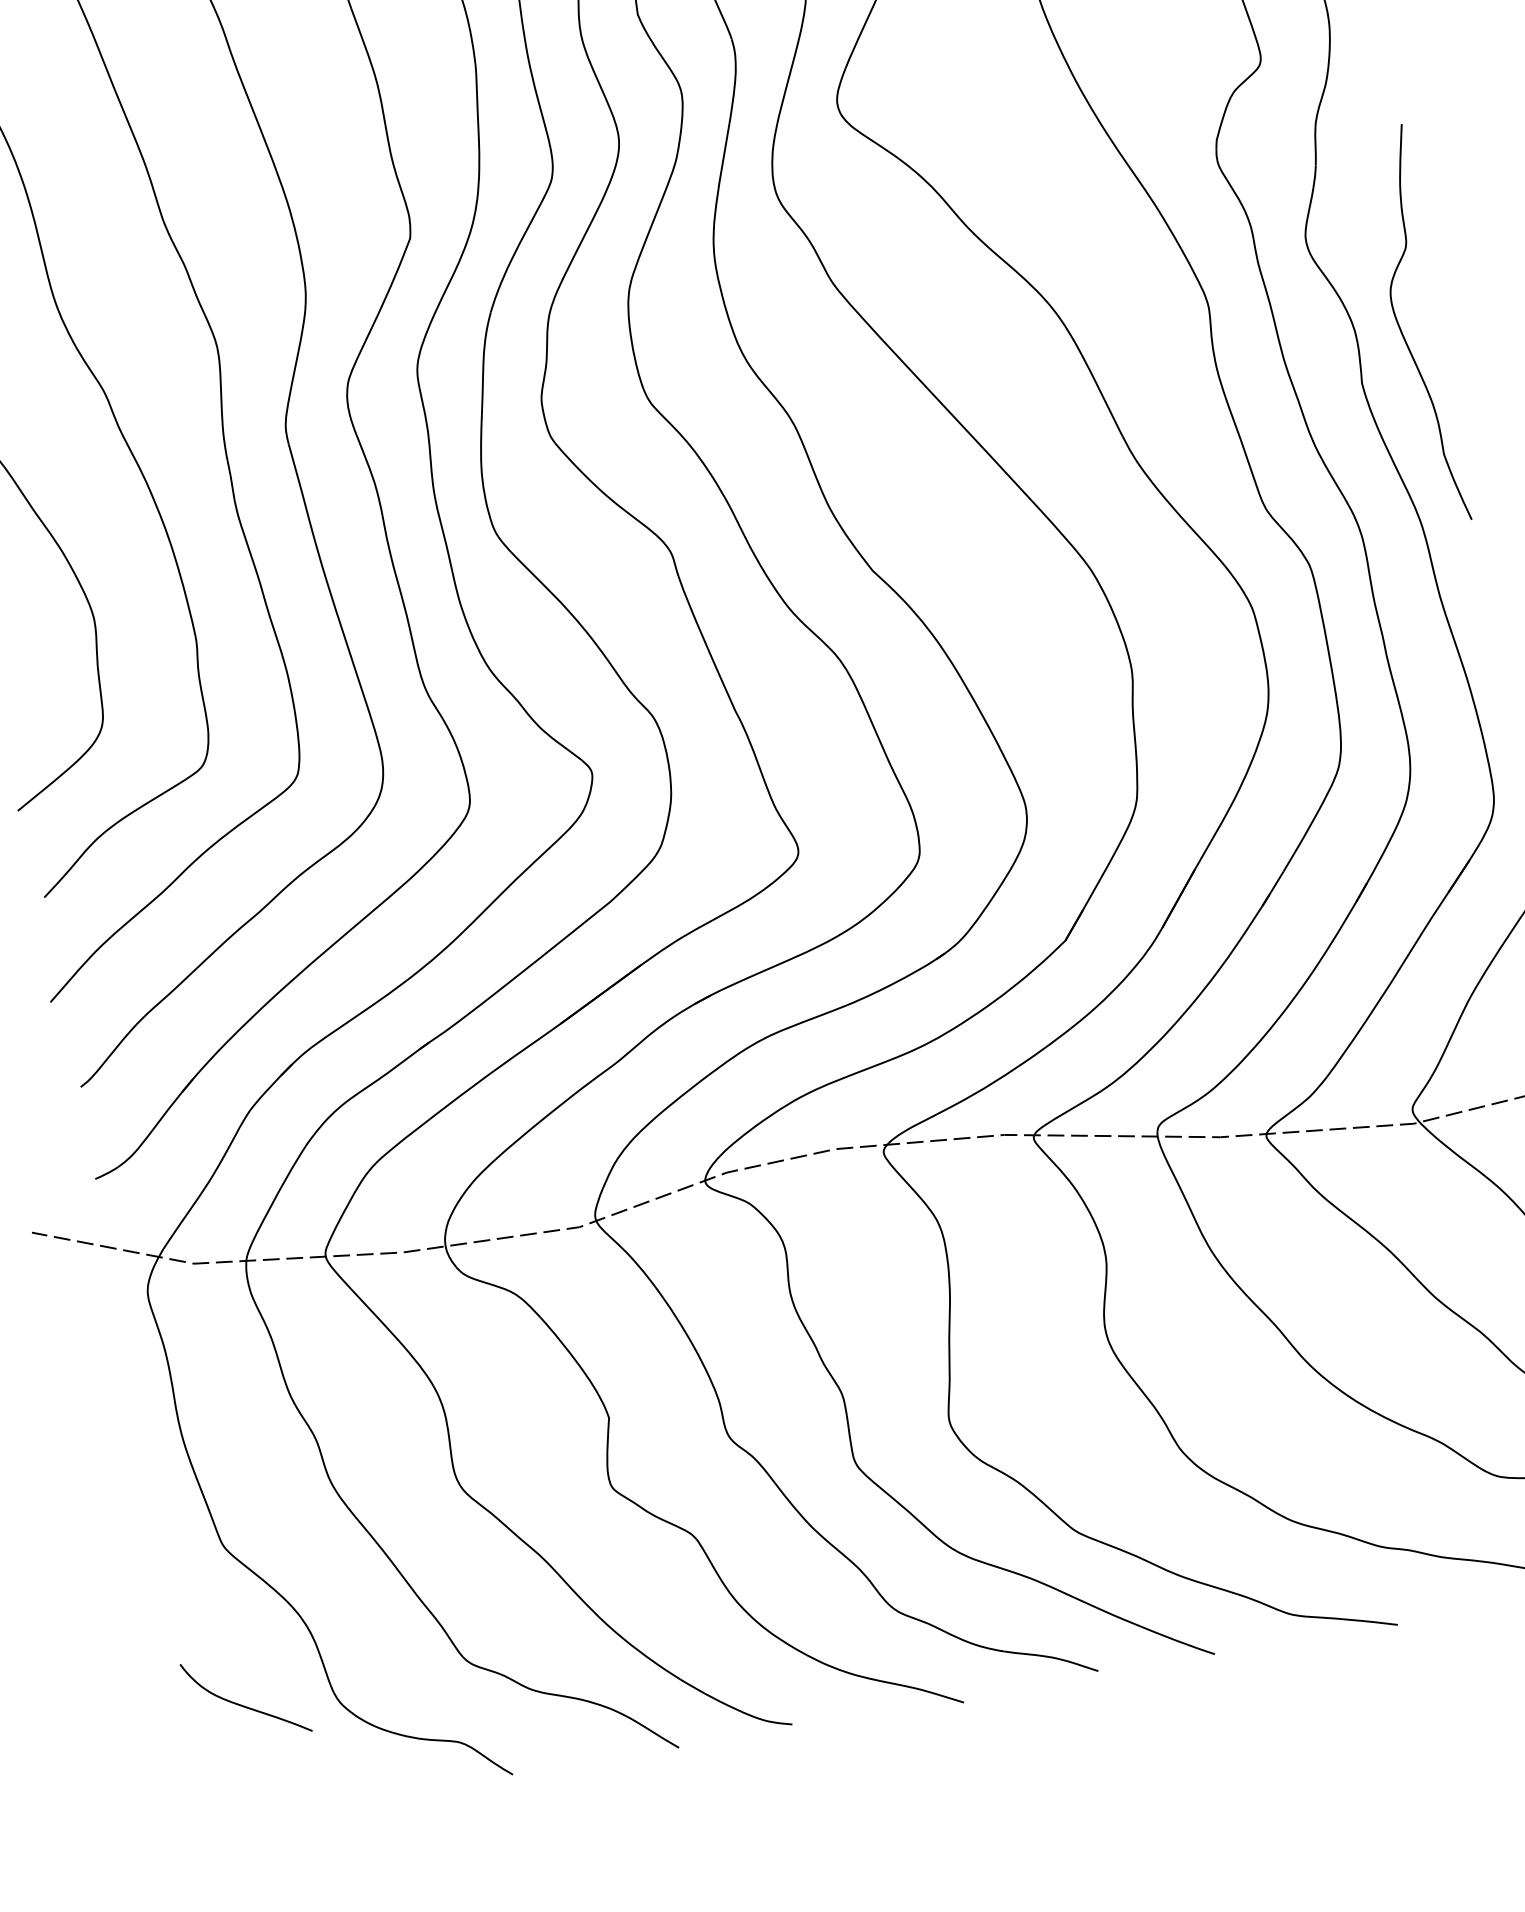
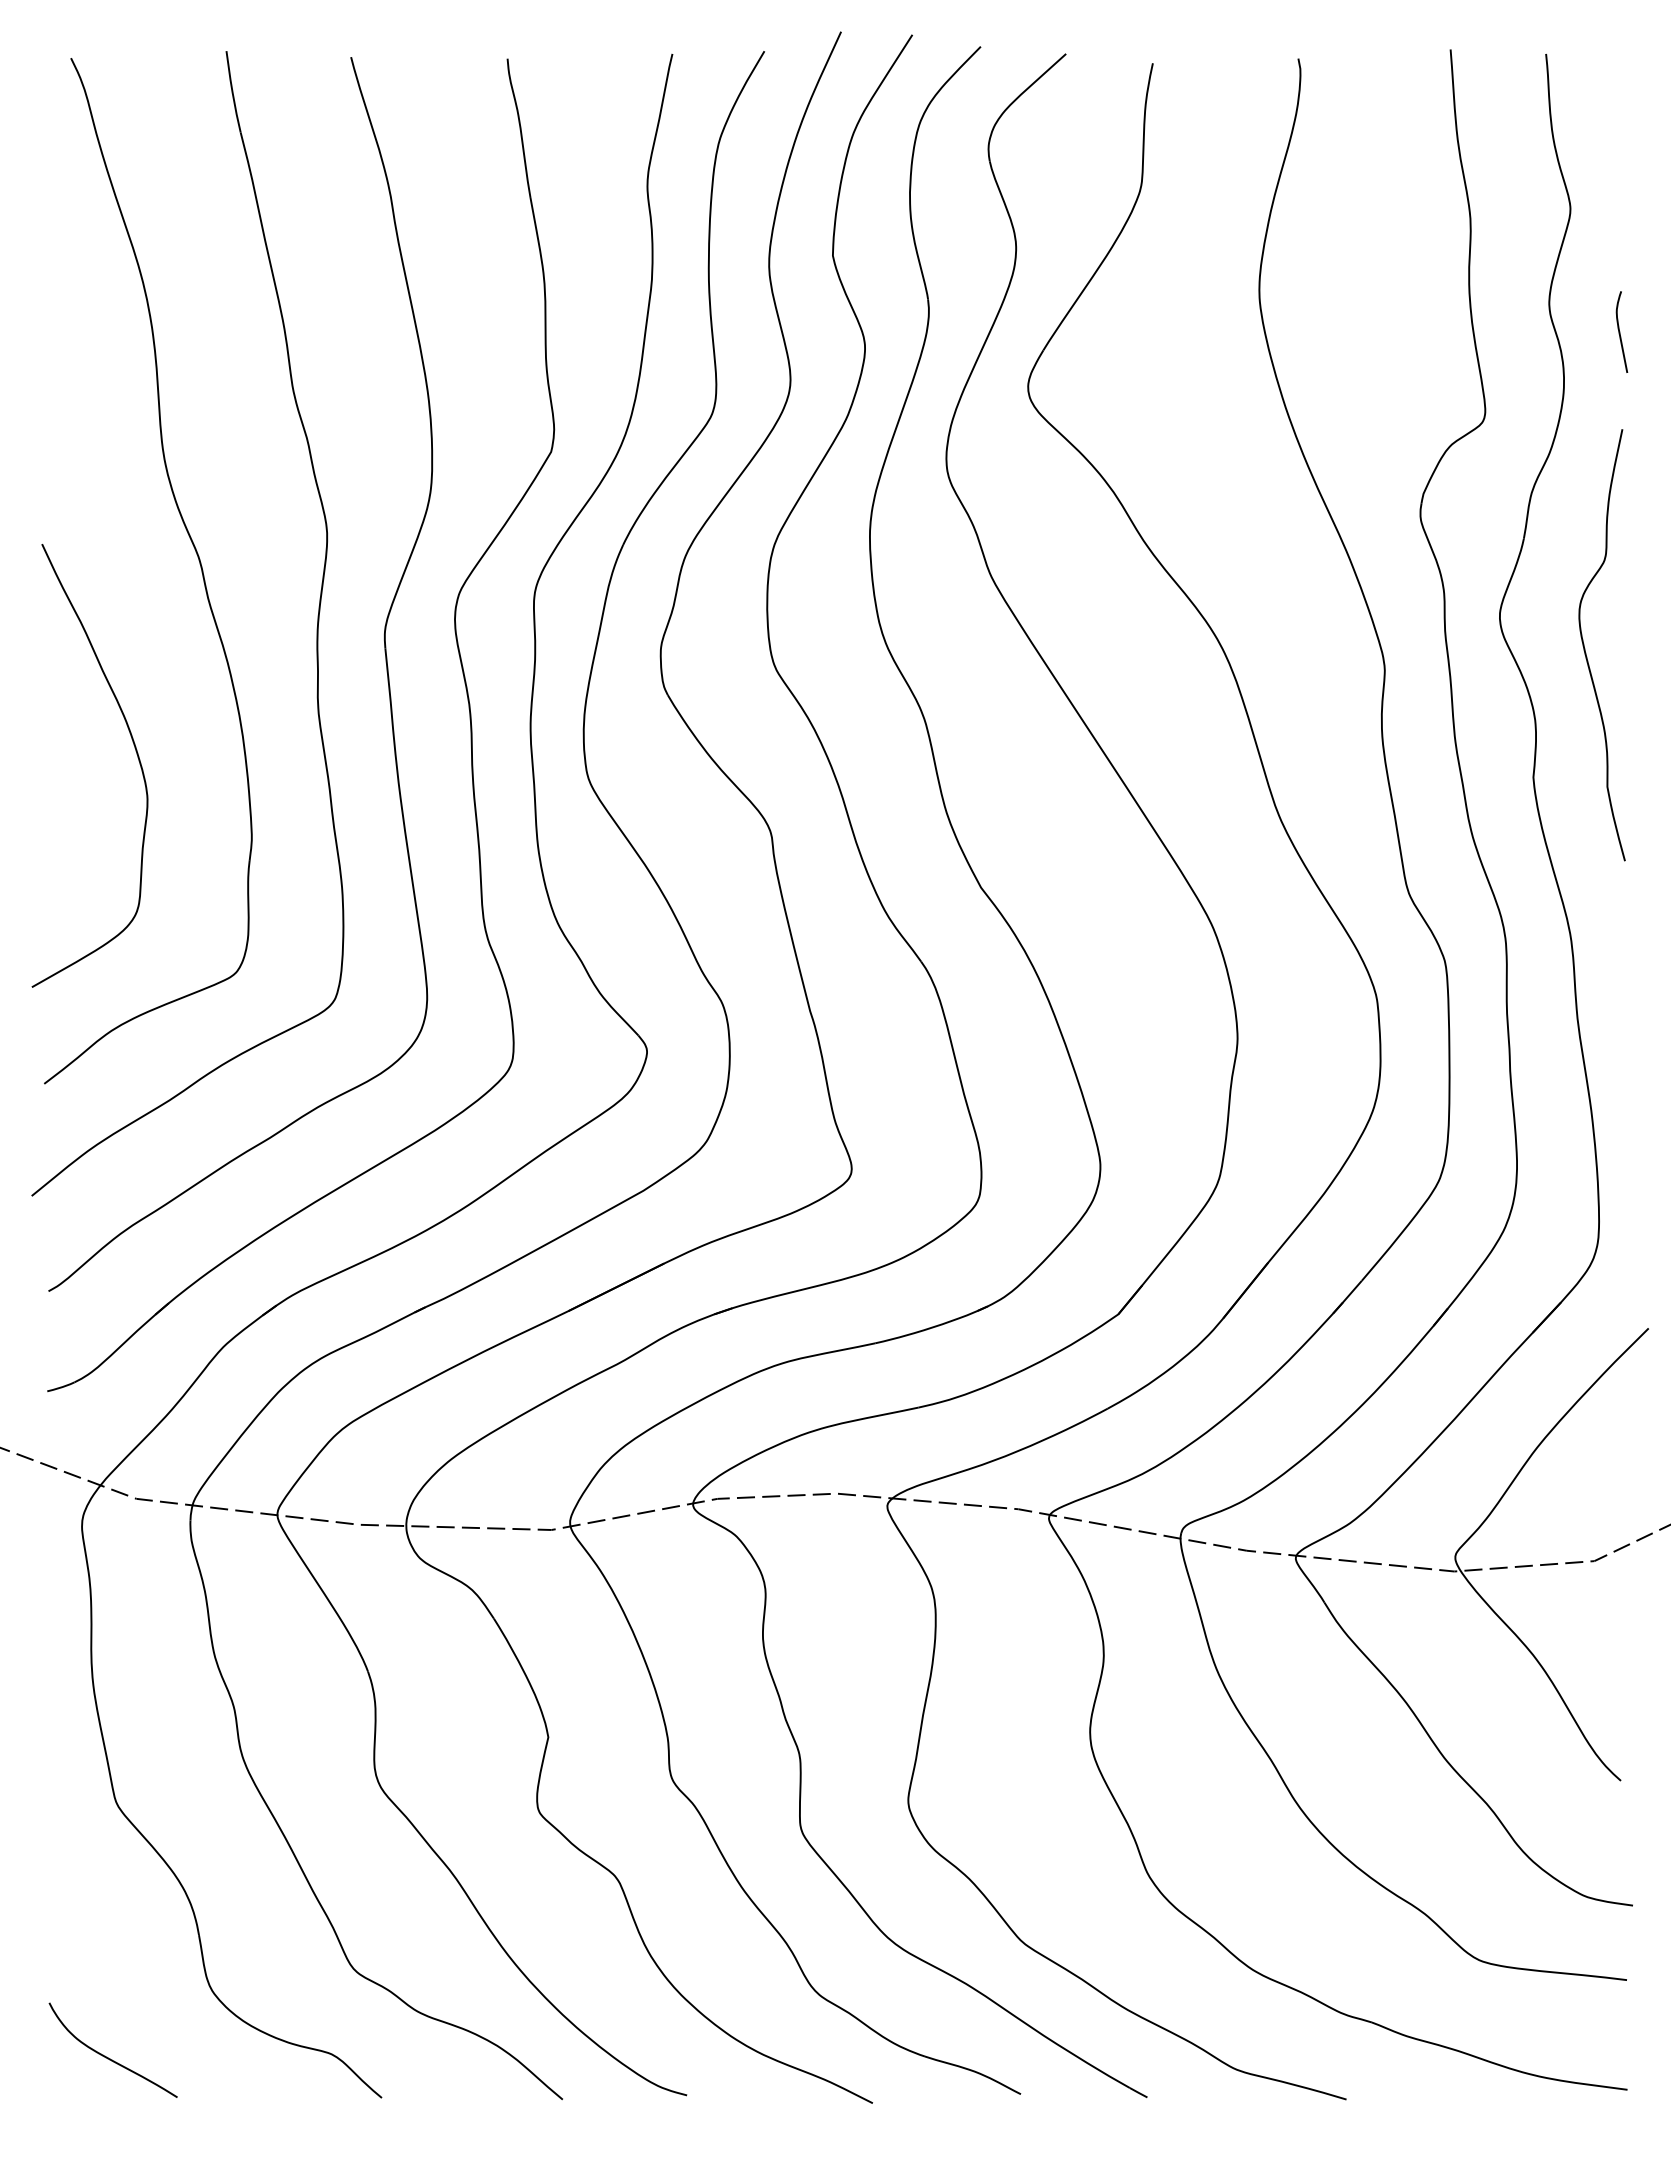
curve: (1402, 330) -> (1585, 648), moved
curve: (242, 1705) -> (108, 2057), moved

